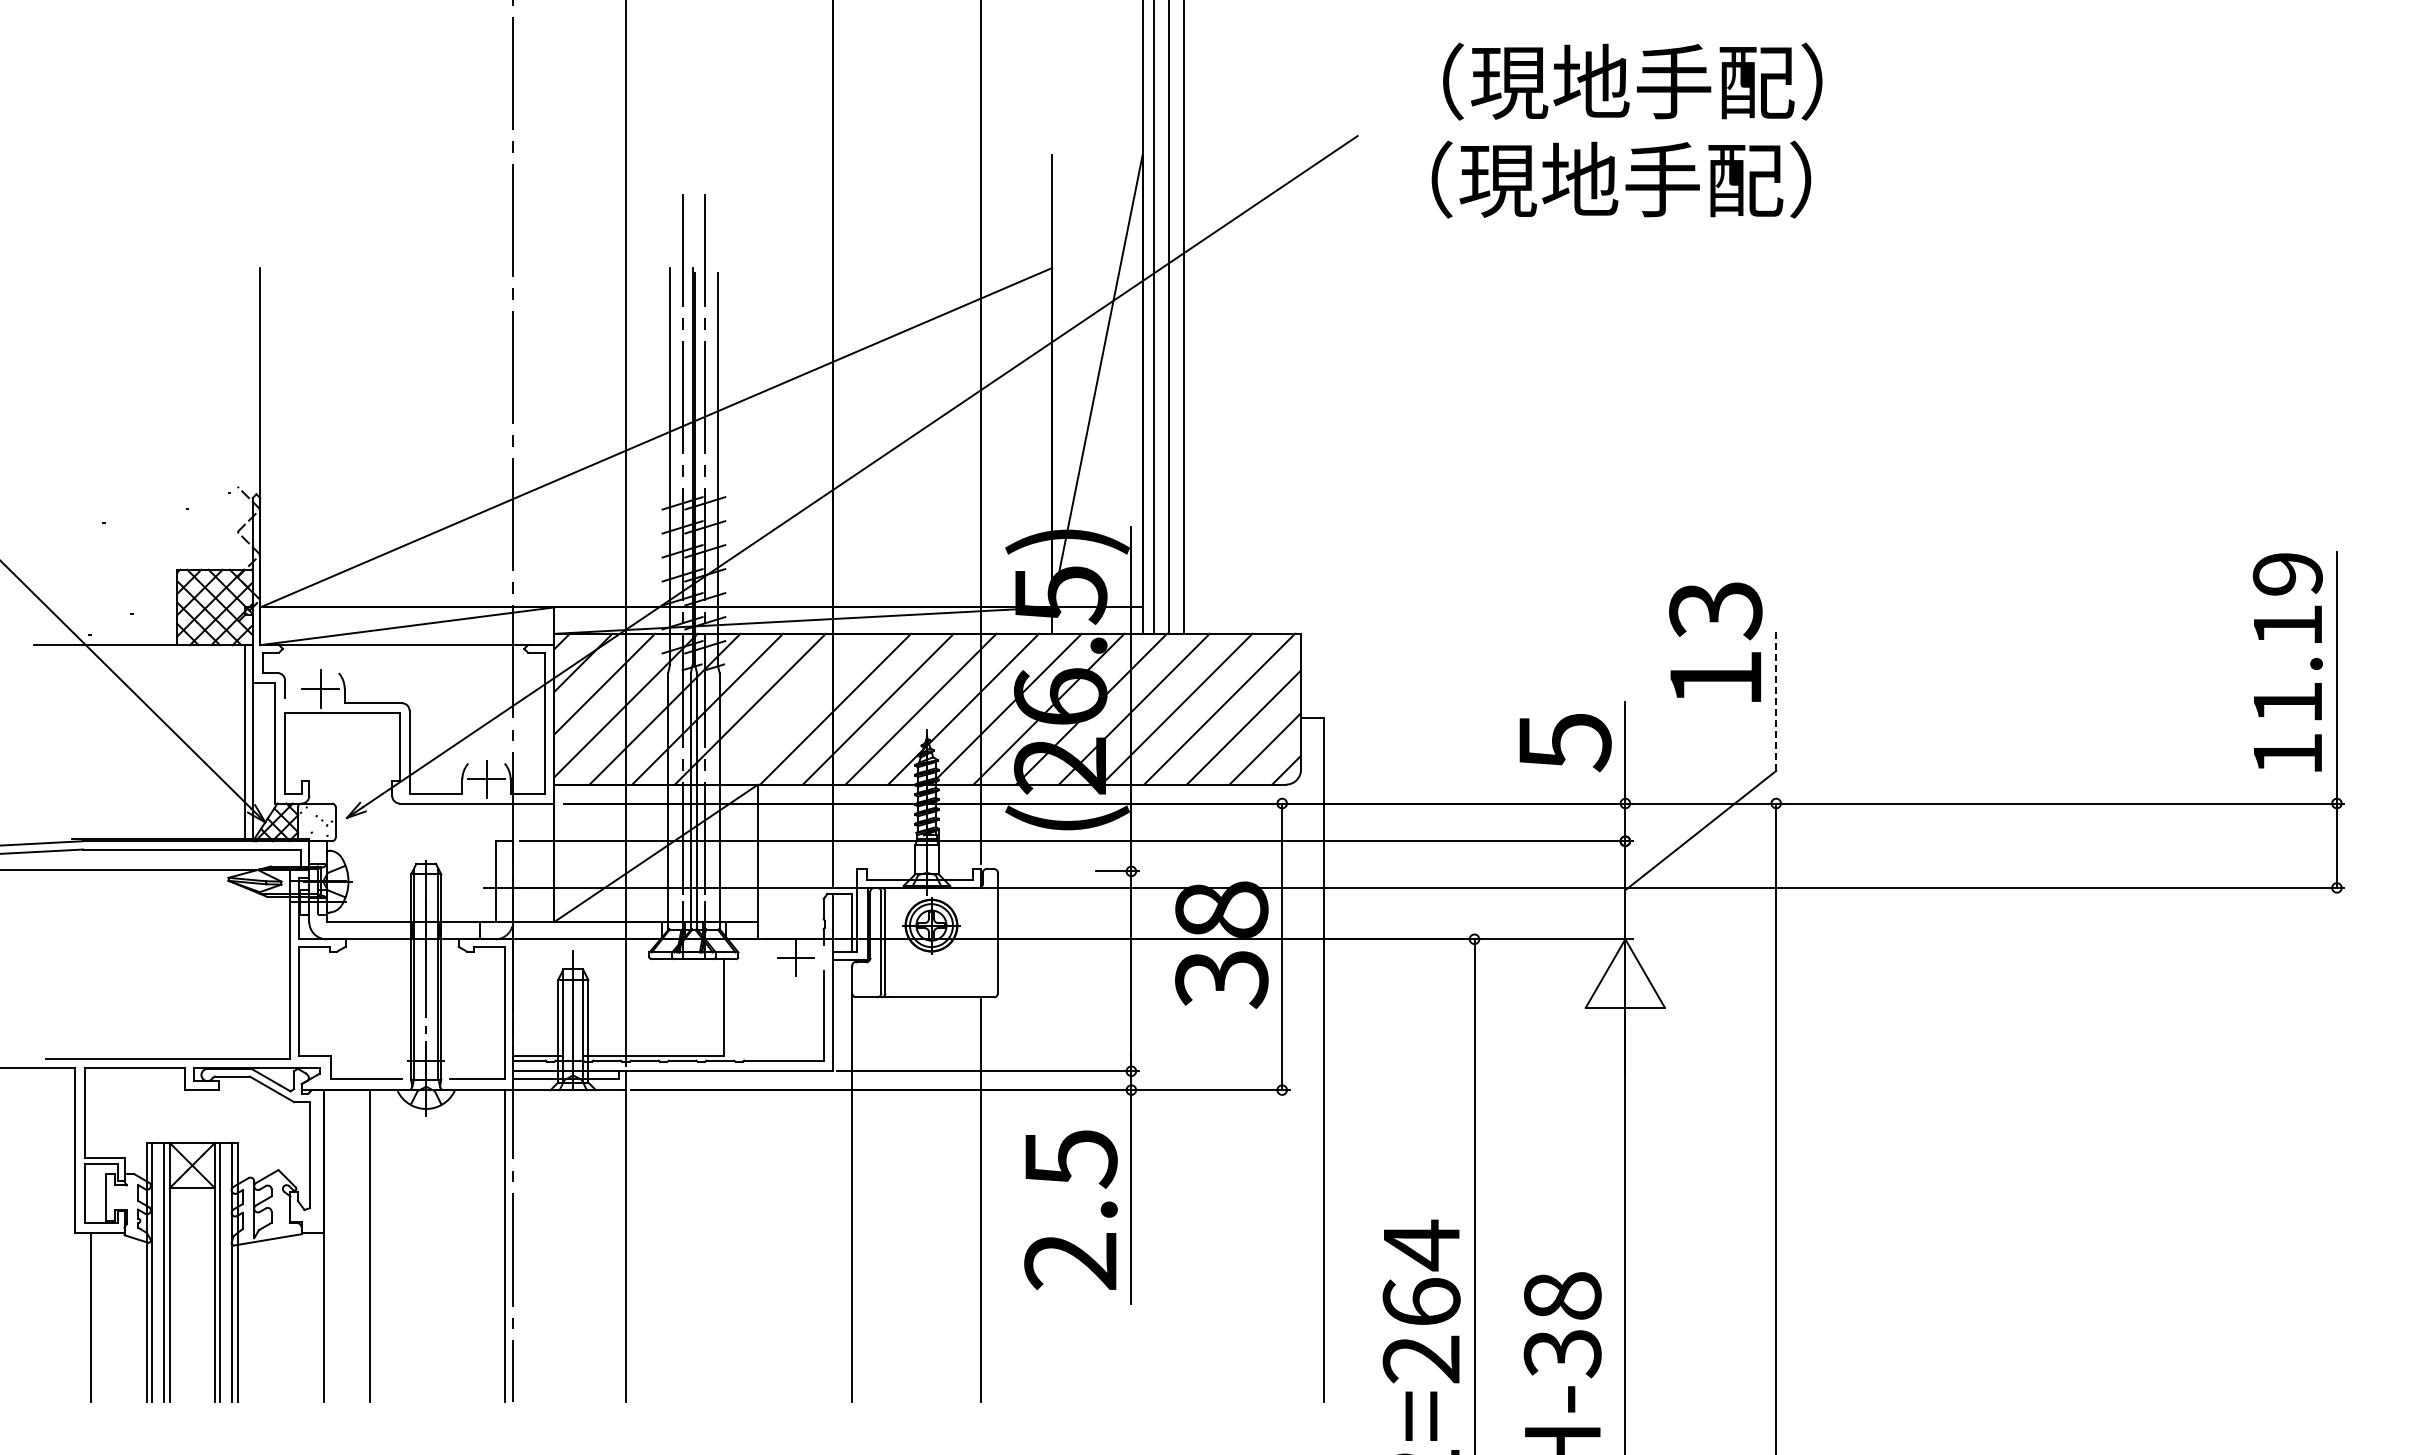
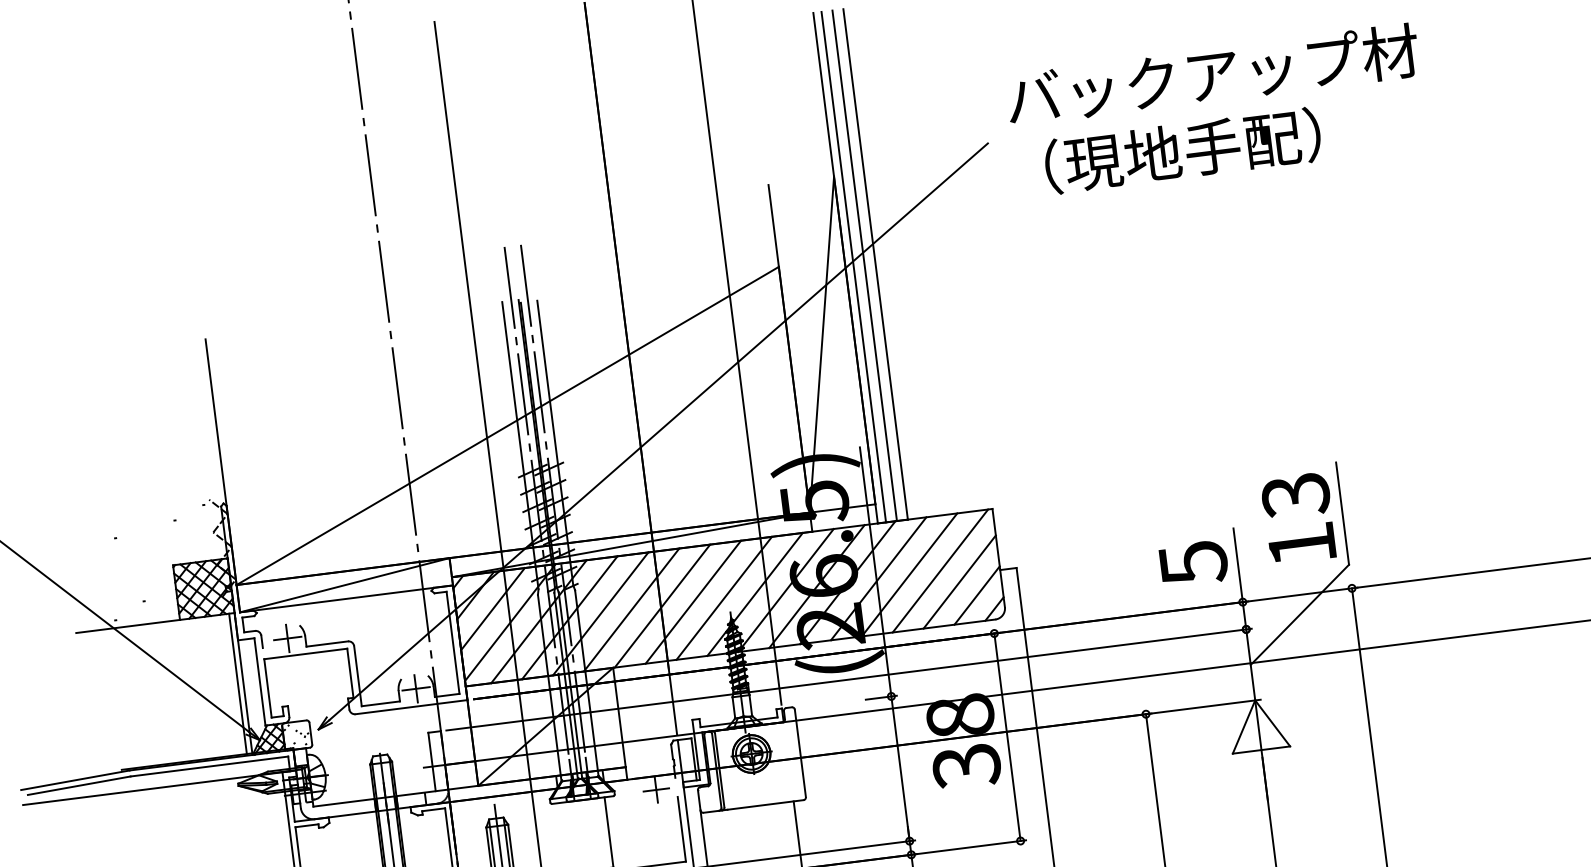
text: (1674, 81) -> (1212, 74), （現地手配） -> バックアップ材
text: (1715, 641) -> (1298, 517), moved
line: (1776, 700) -> (1342, 513), dashed -> solid
line: (792, 708) -> (631, 609), added

